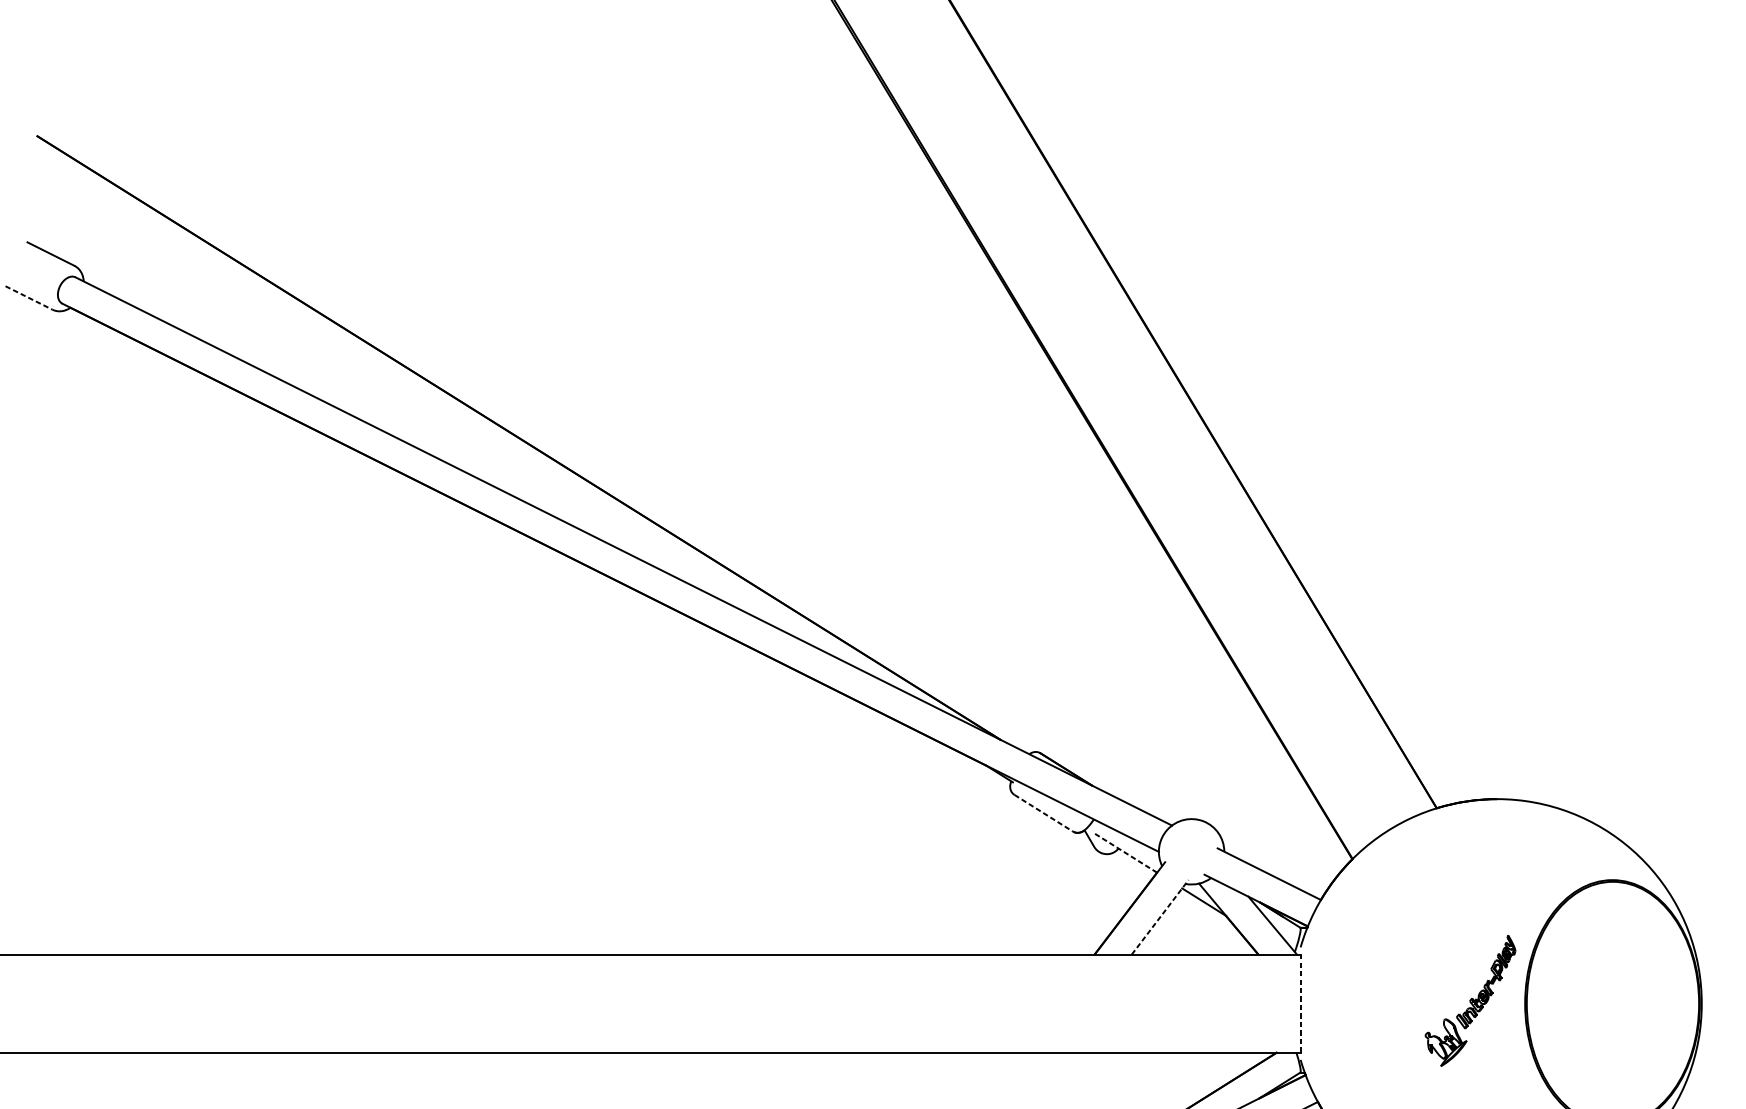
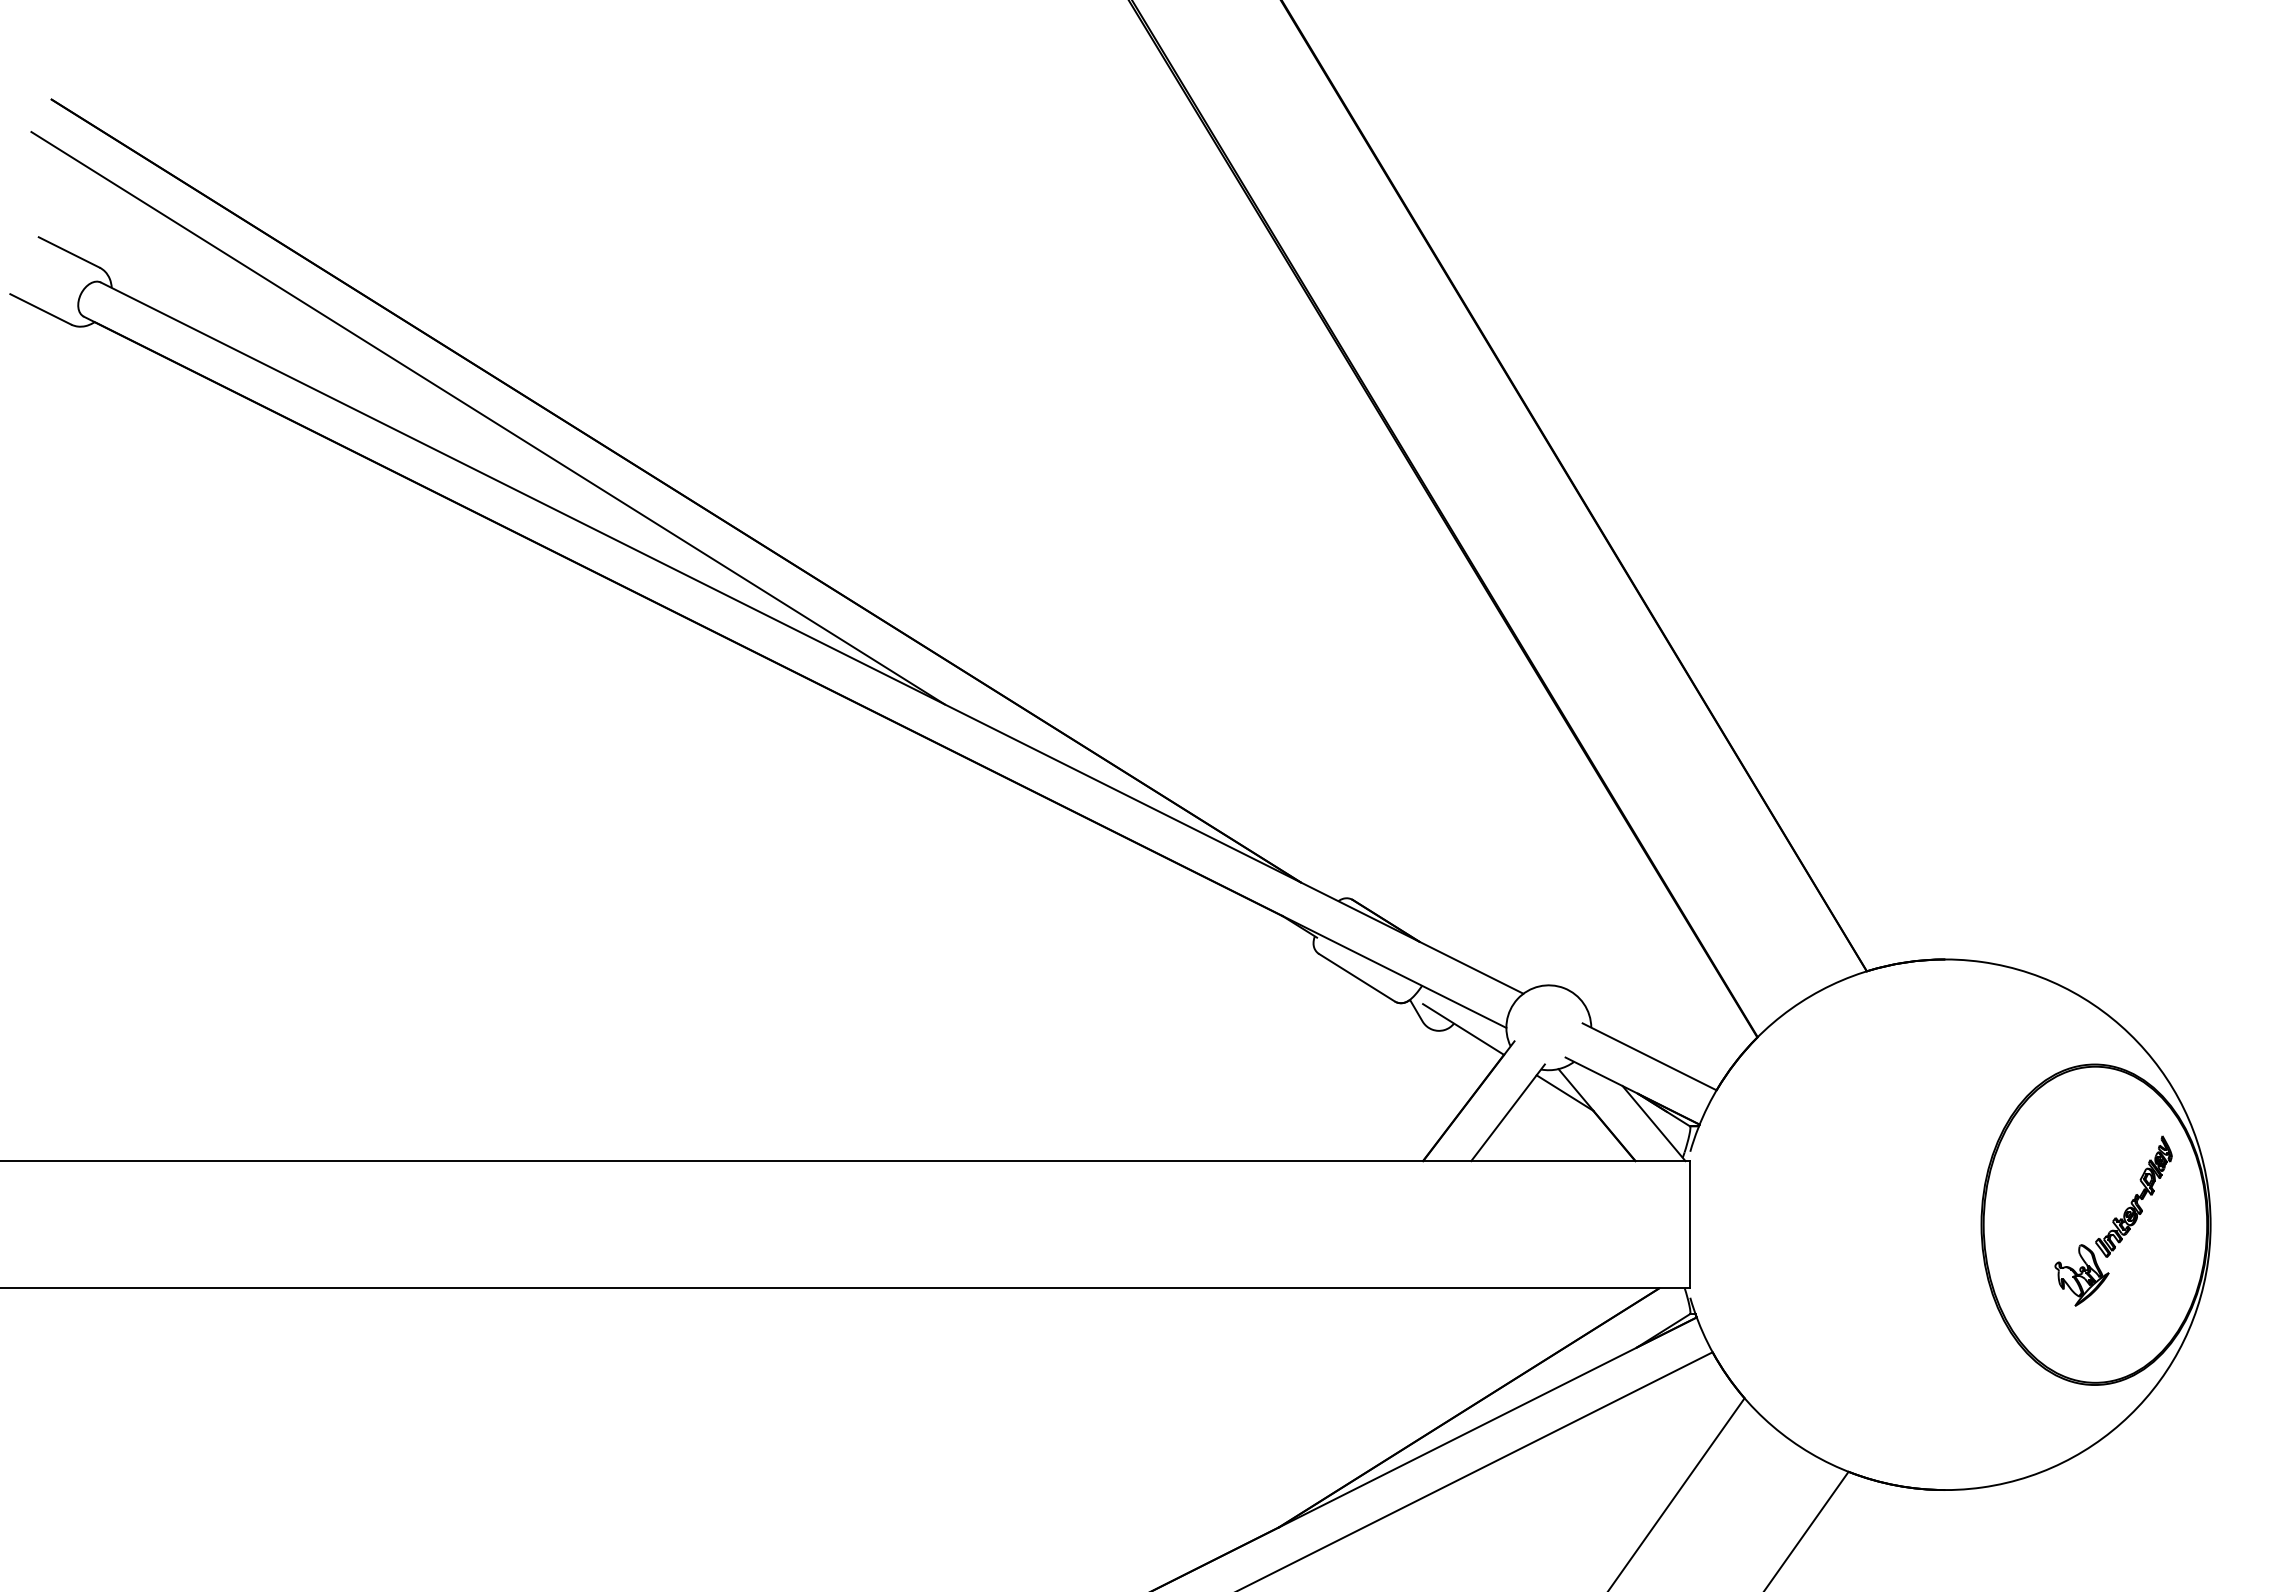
line: (29, 298) -> (41, 309), dashed -> solid
line: (374, 382) -> (488, 418), added
line: (1043, 813) -> (1356, 977), dashed -> solid
line: (1125, 853) -> (1463, 1029), dashed -> solid
line: (1160, 917) -> (1508, 1112), dashed -> solid
part: (1470, 1000) -> (2113, 1220), moved
line: (1300, 1003) -> (1690, 1224), dashed -> solid

